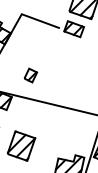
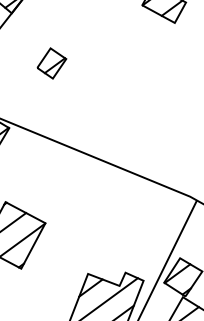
part: (31, 75) -> (53, 63), moved

